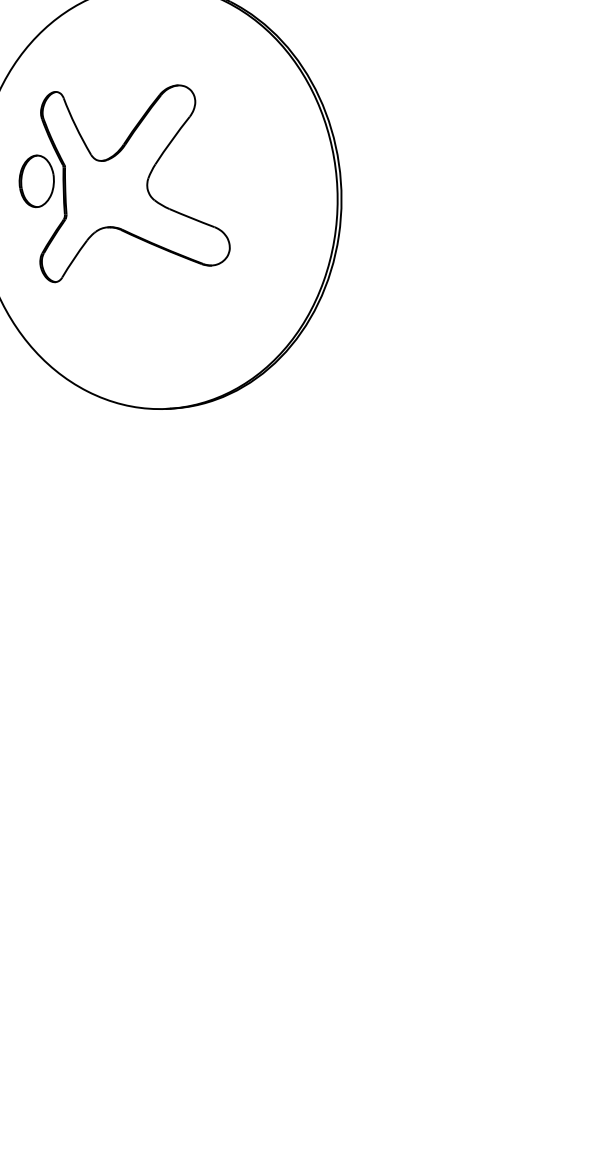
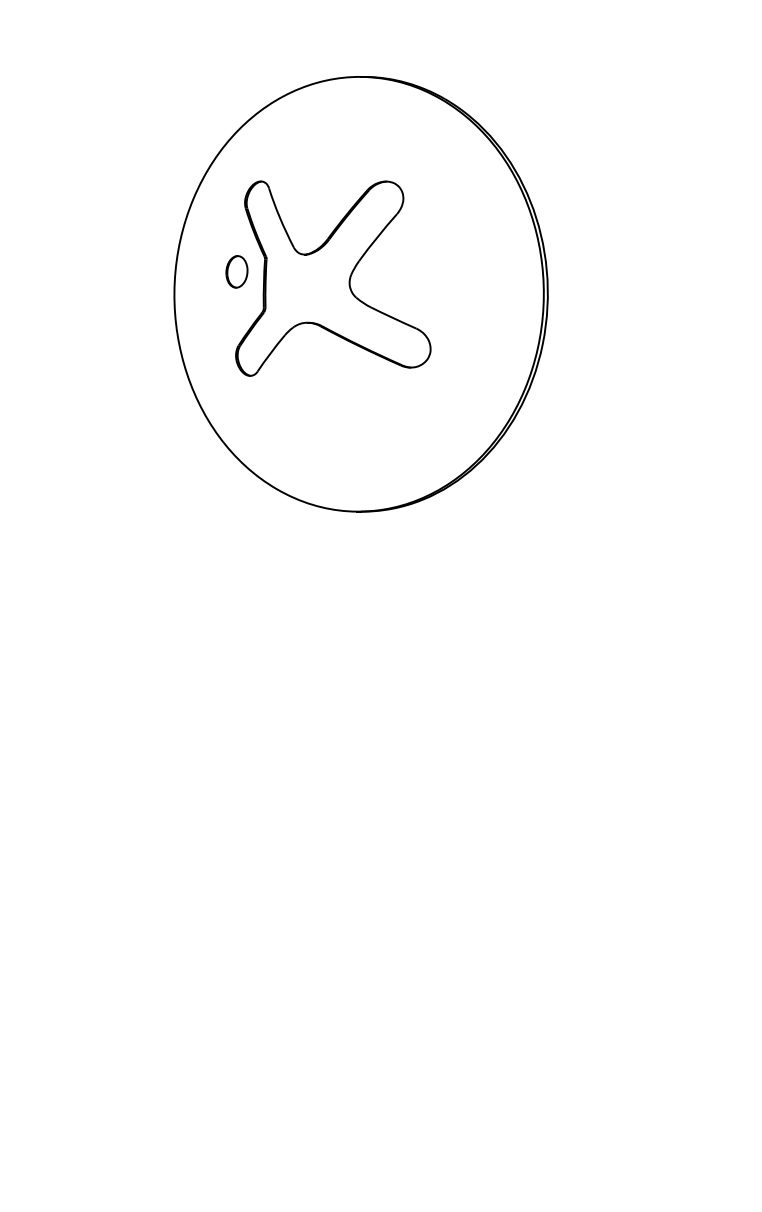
part: (36, 181) -> (236, 271), size x0.6

